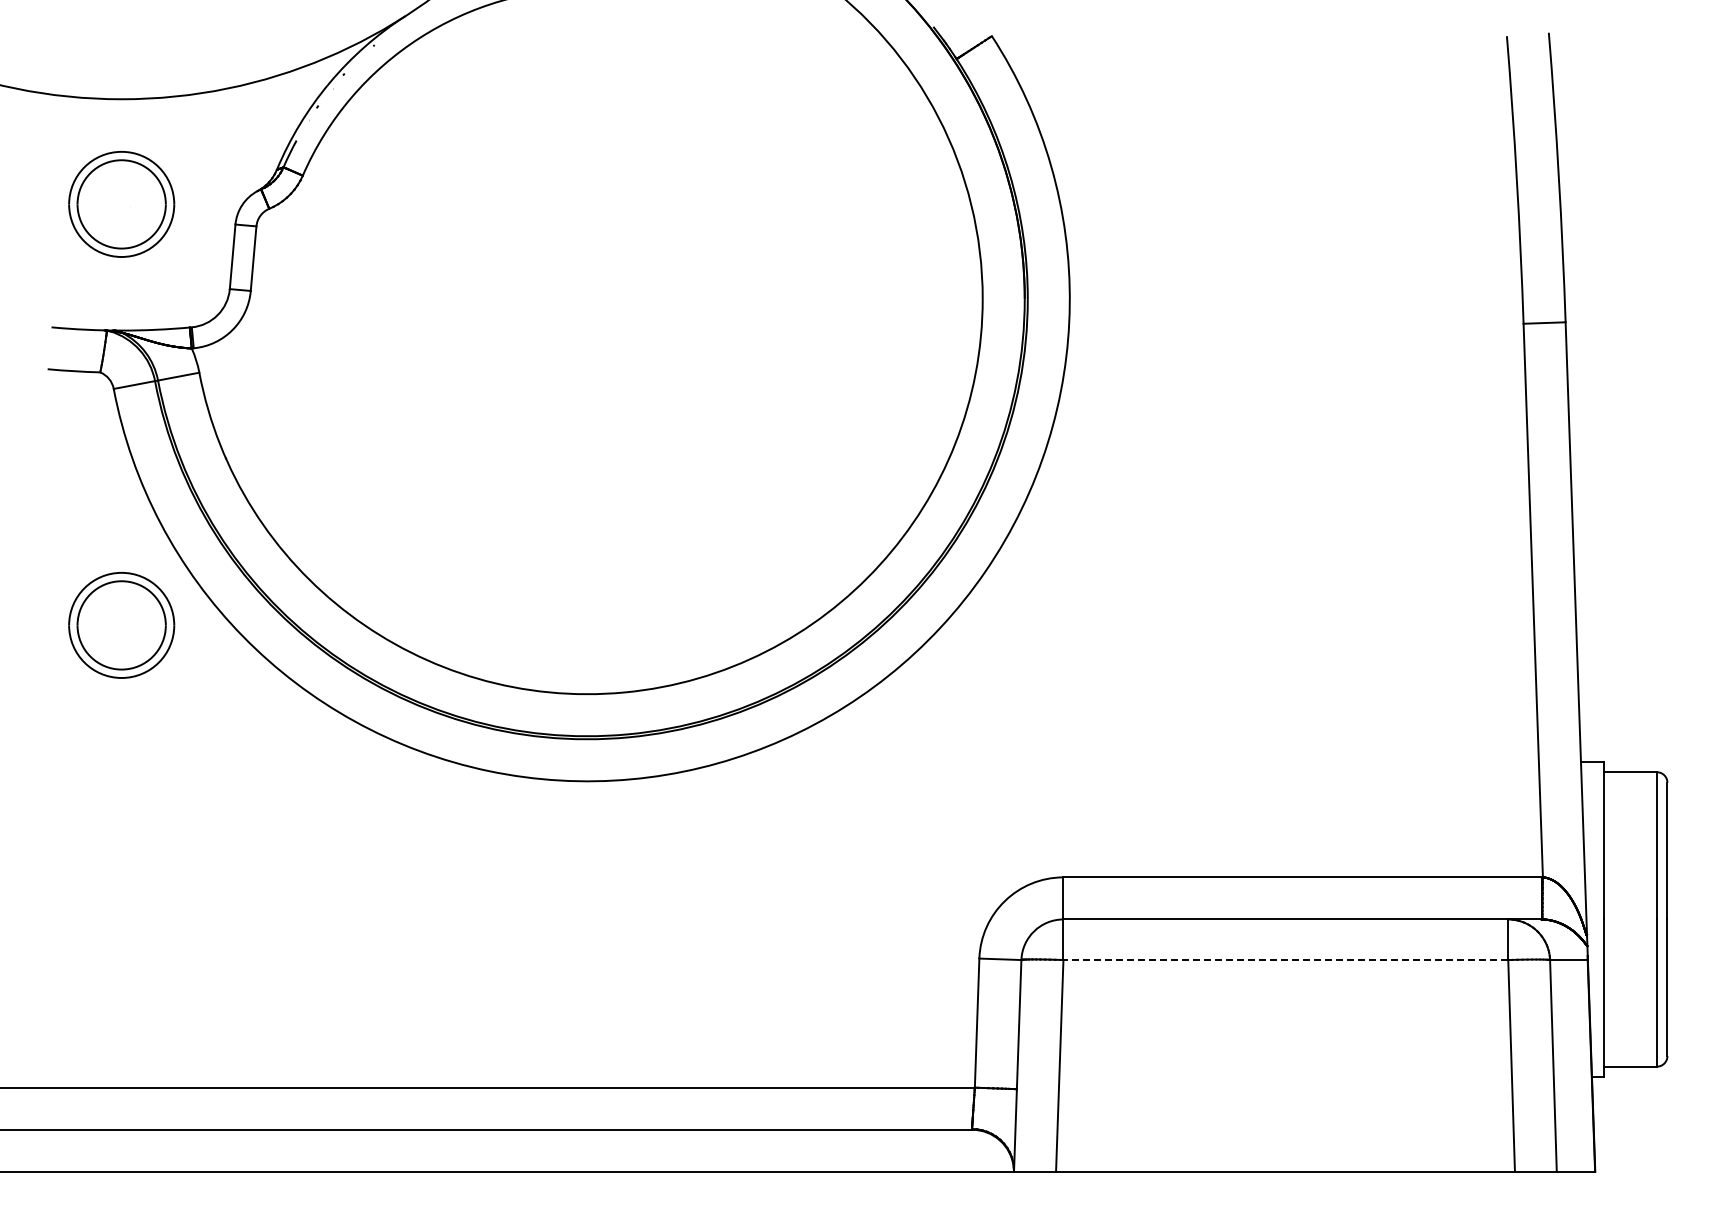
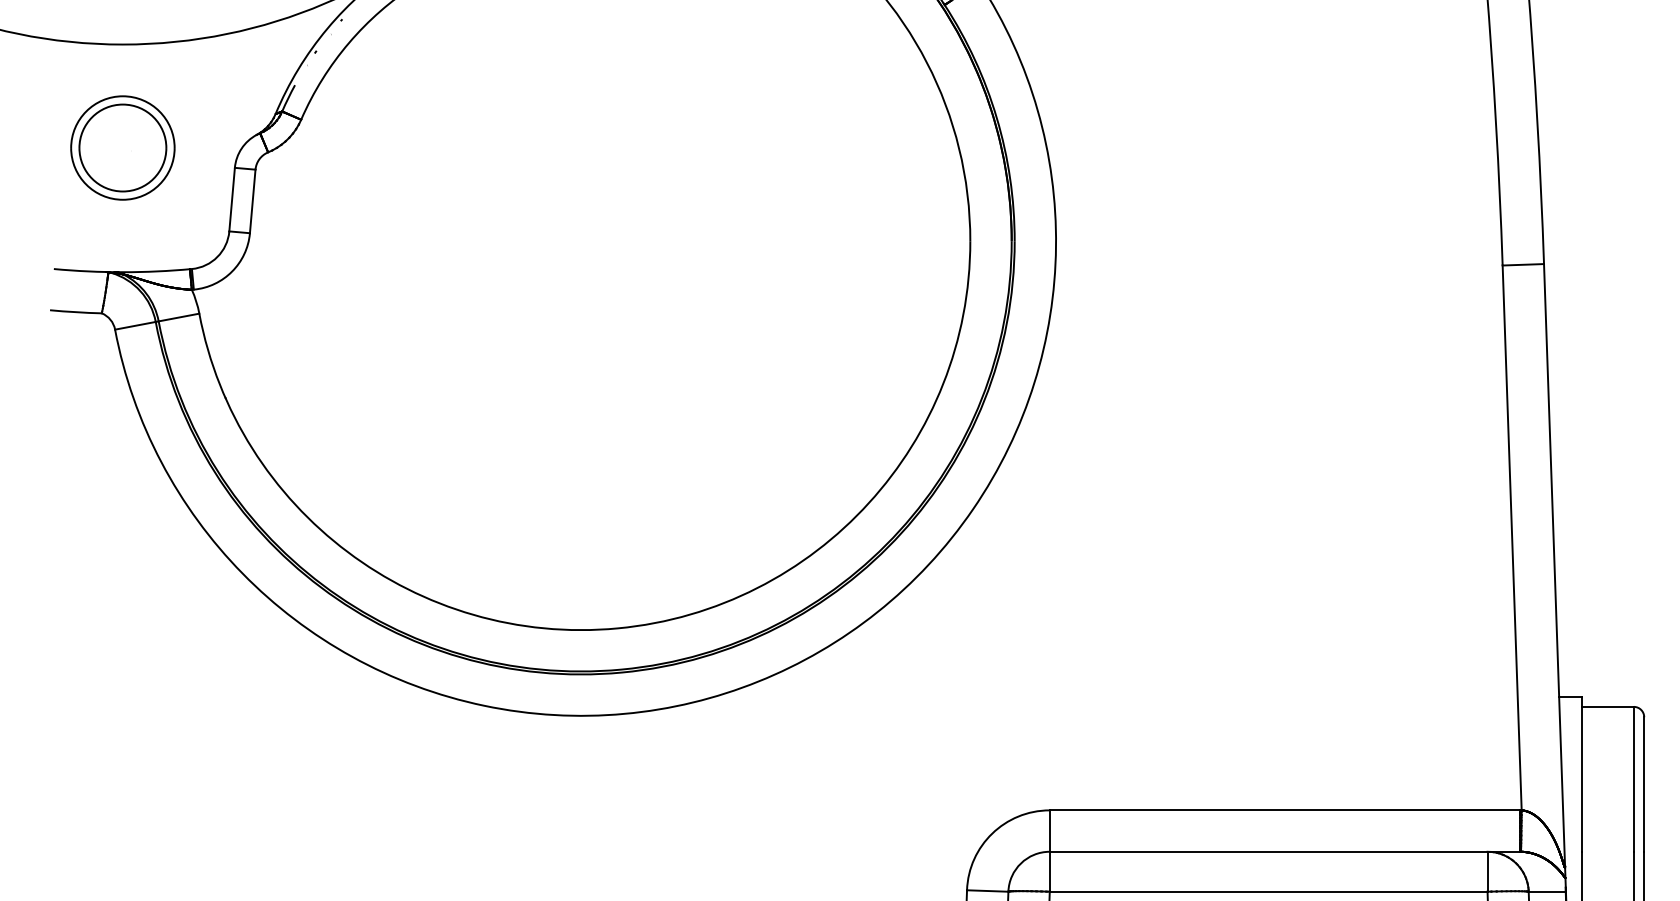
part: (121, 625) -> (122, 562), removed
line: (1285, 960) -> (1268, 892), dashed -> solid

